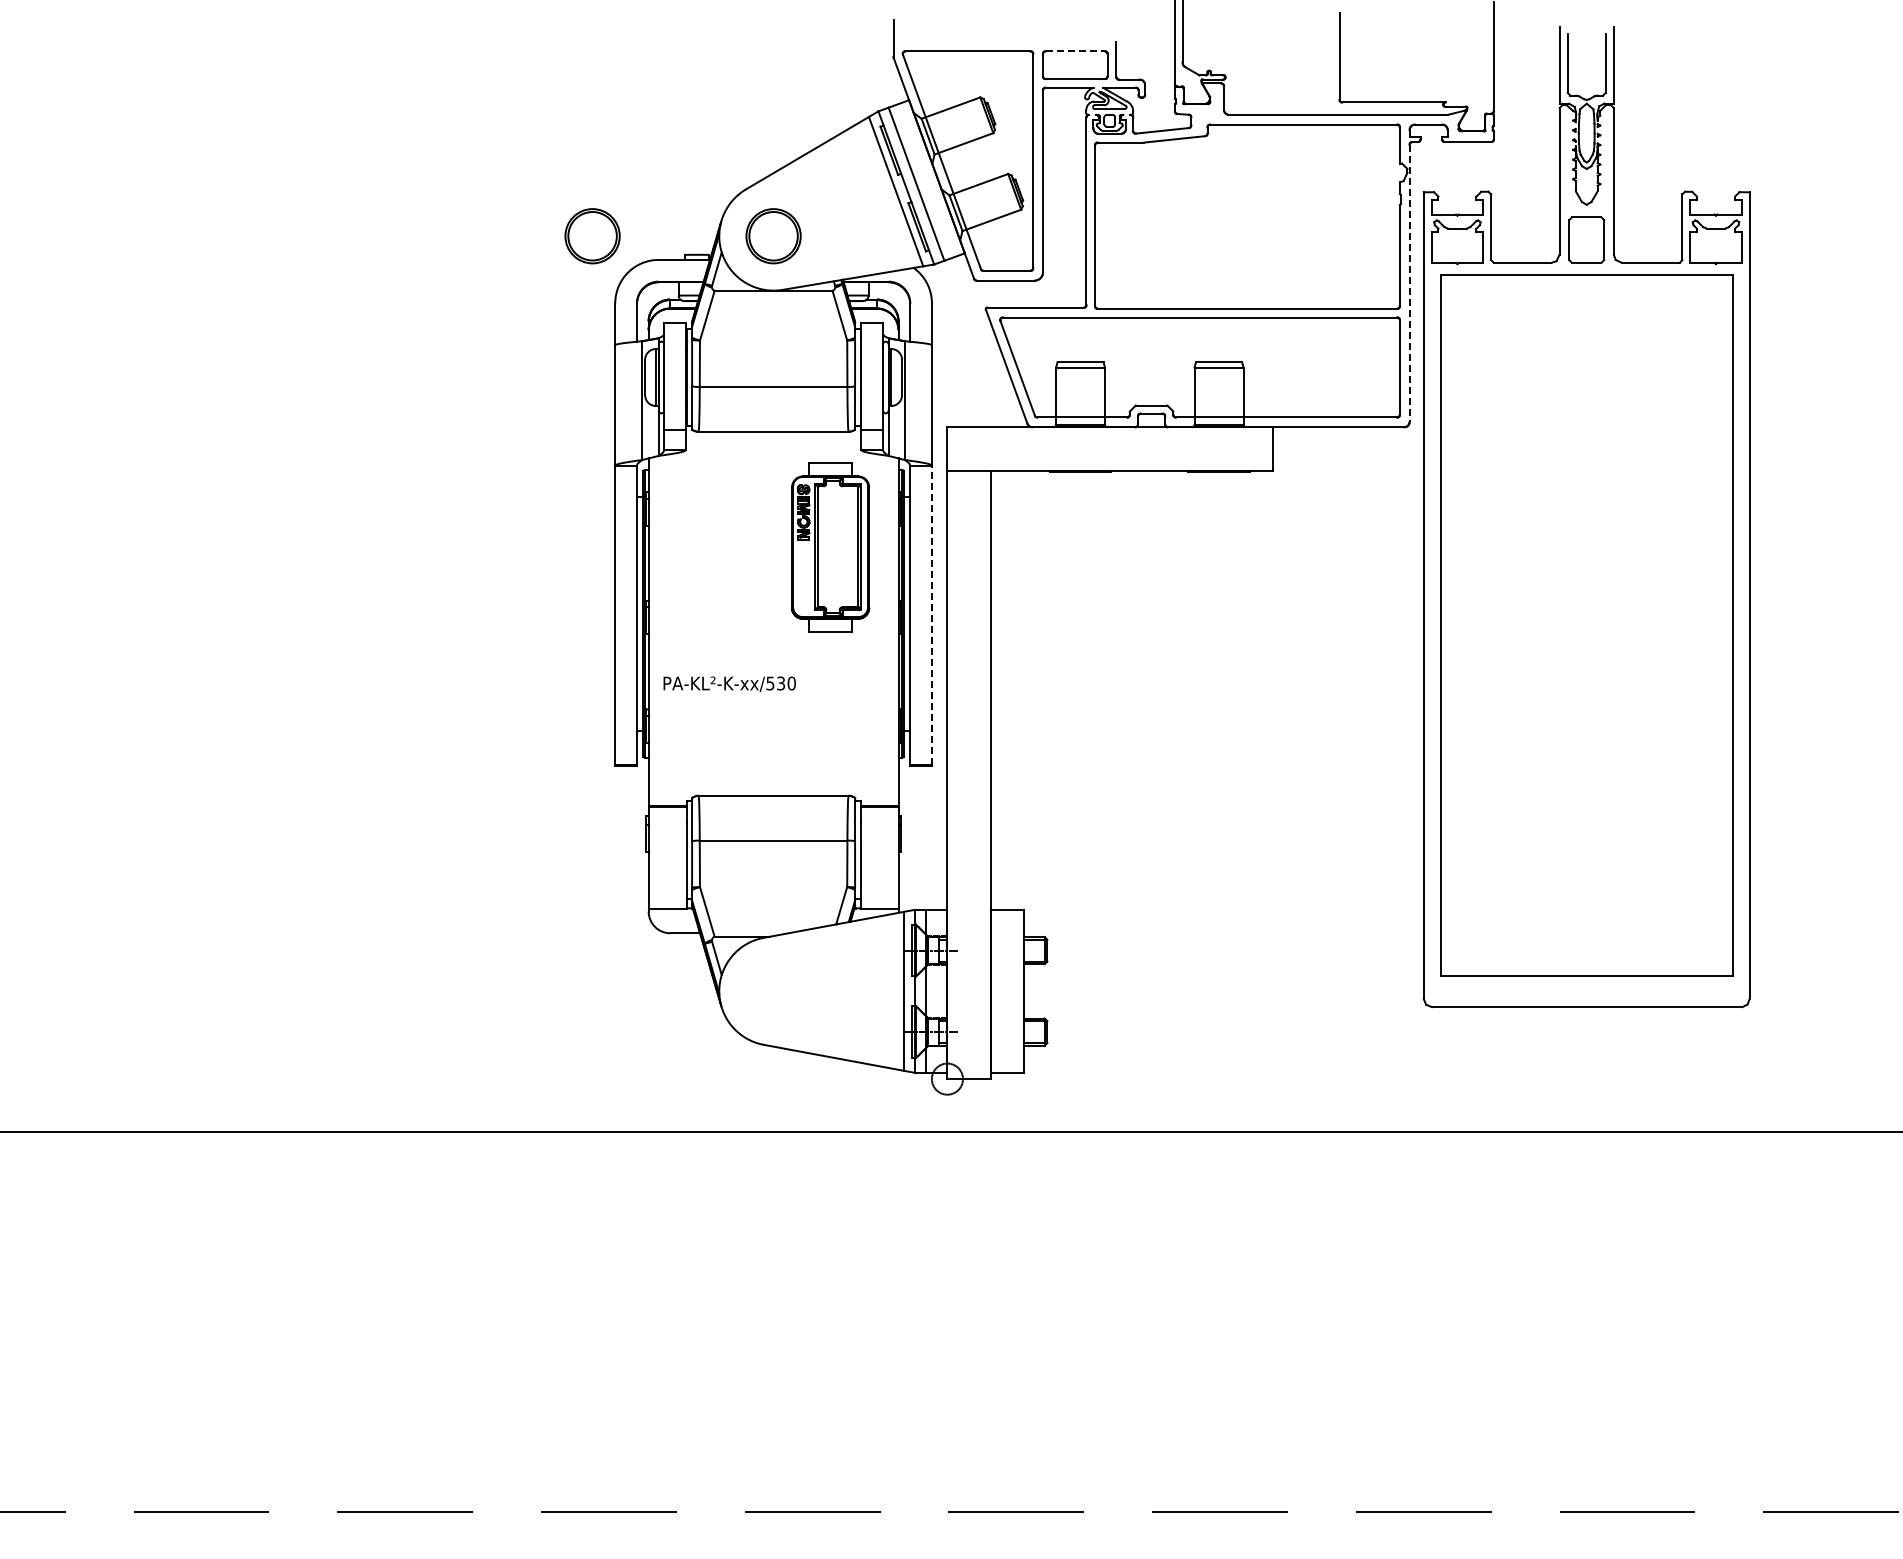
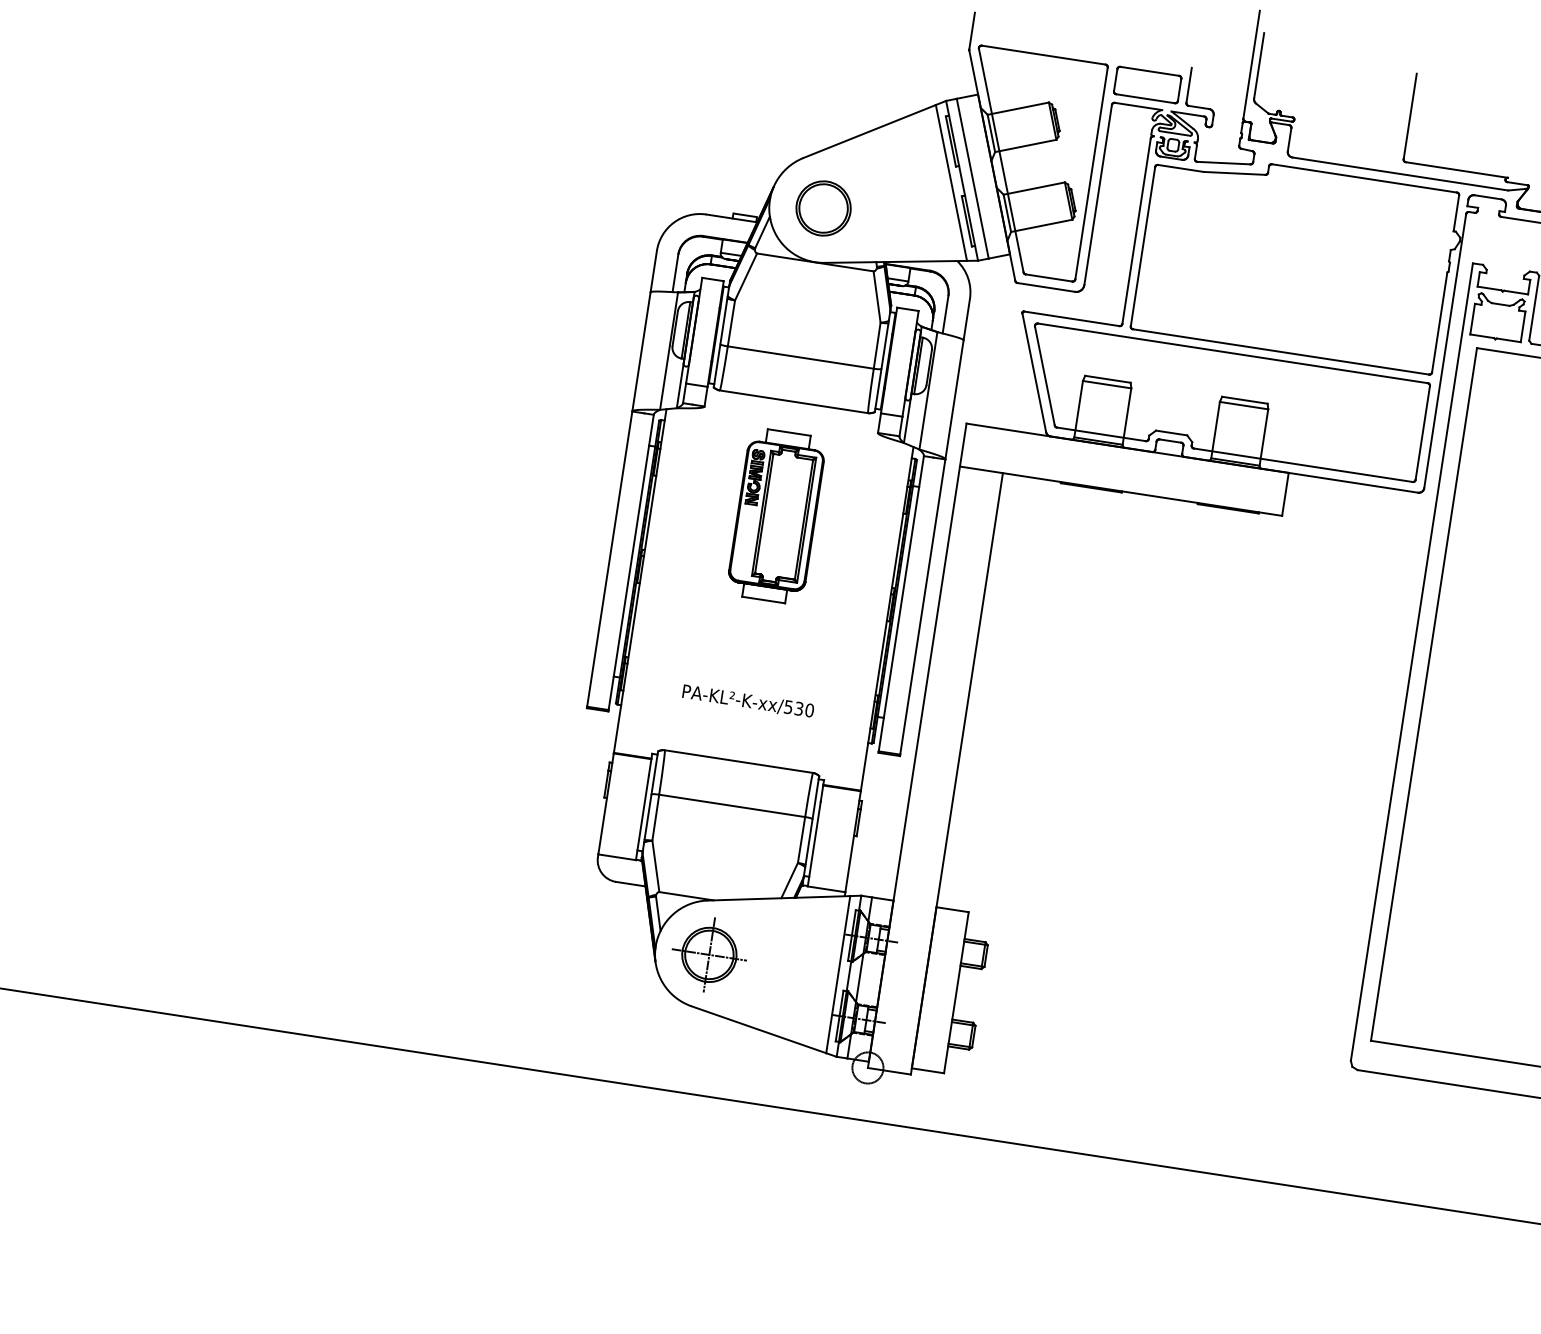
line: (1075, 51) -> (1149, 71), dashed -> solid
part: (592, 236) -> (644, 181), removed
line: (1409, 283) -> (1445, 351), dashed -> solid
part: (830, 547) -> (776, 516), moved
line: (931, 614) -> (922, 606), dashed -> solid
text: (729, 683) -> (748, 701), moved
part: (773, 990) -> (709, 954), added

